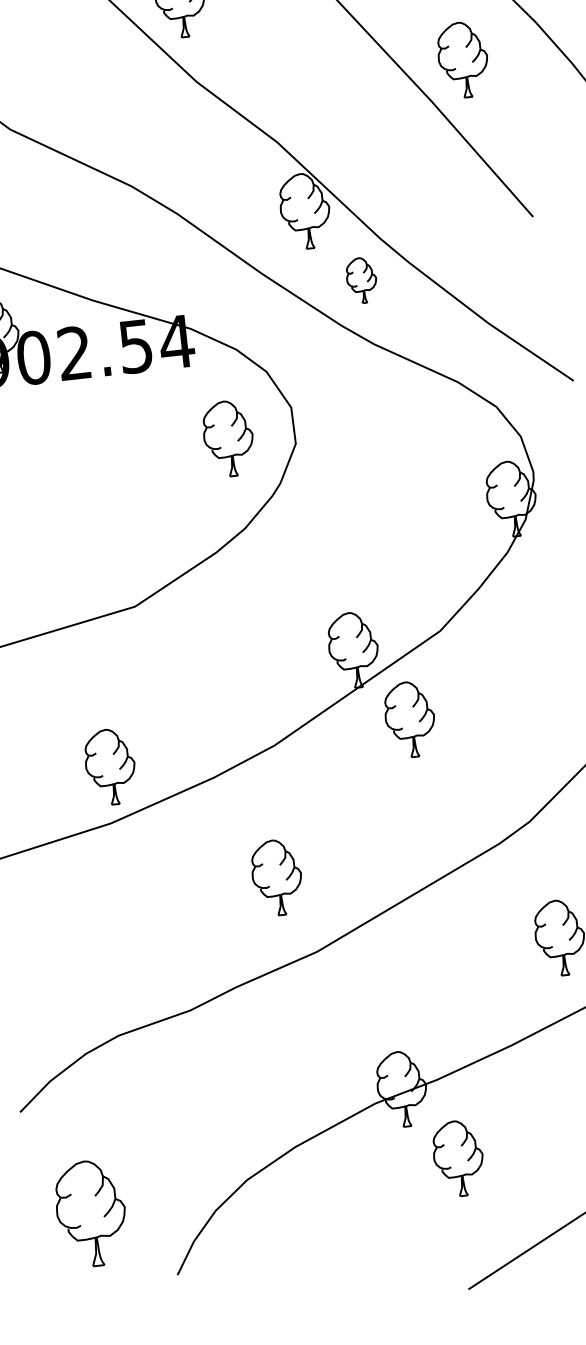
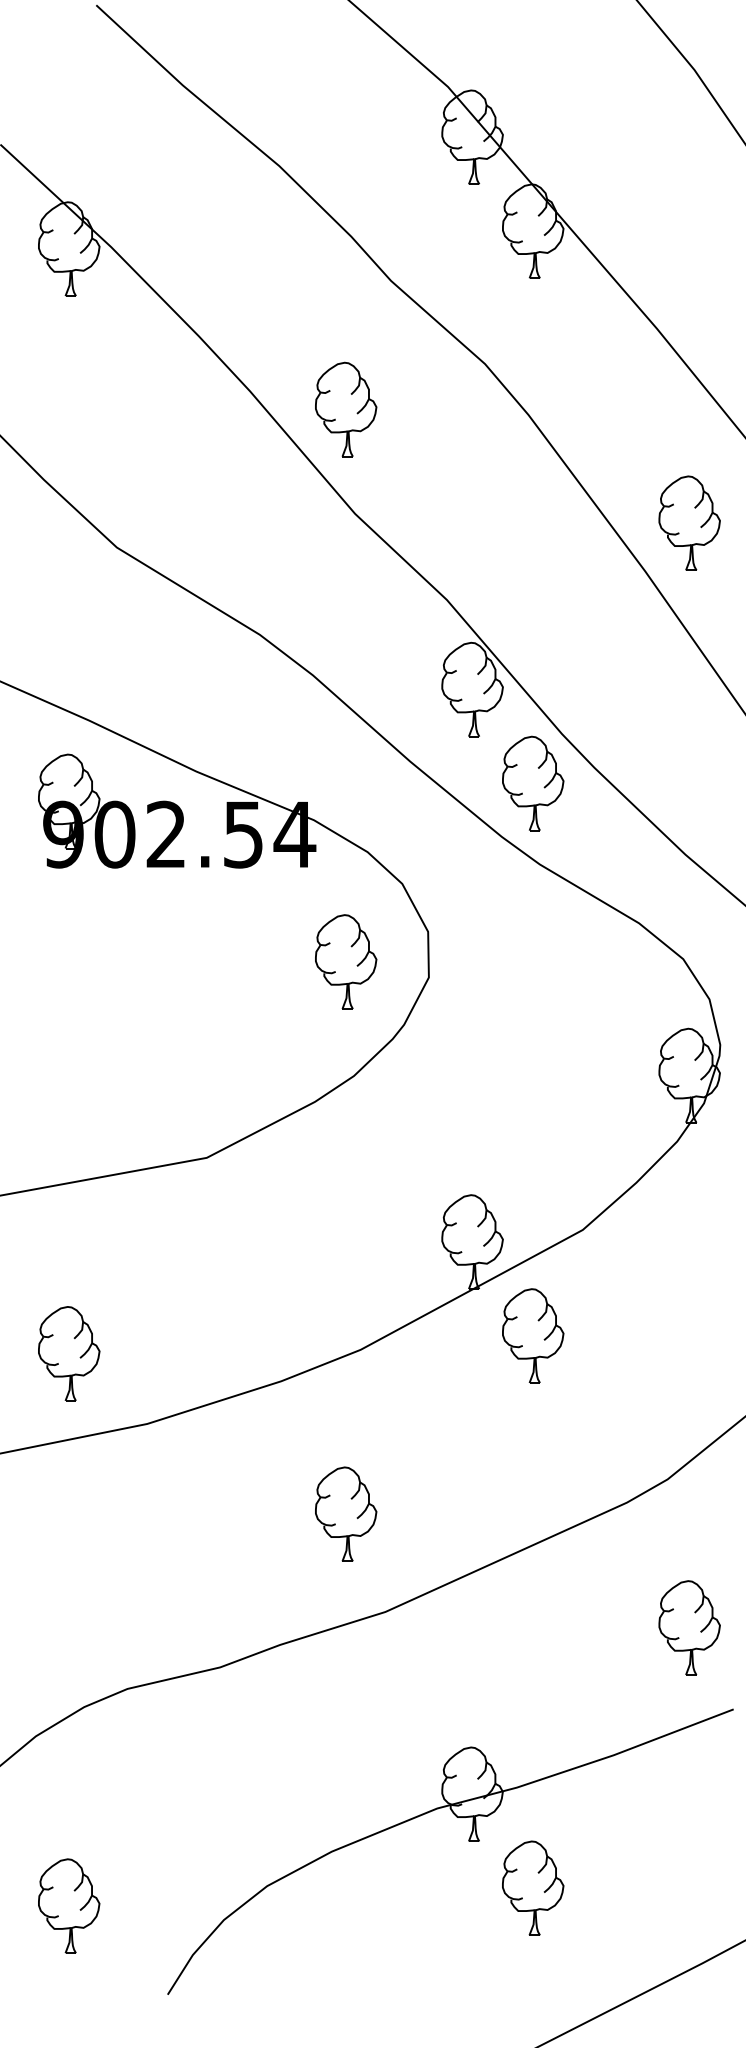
part: (361, 280) -> (533, 783), size x1.67
part: (110, 766) -> (69, 1353), moved
part: (91, 1212) -> (69, 1905), size x0.71

